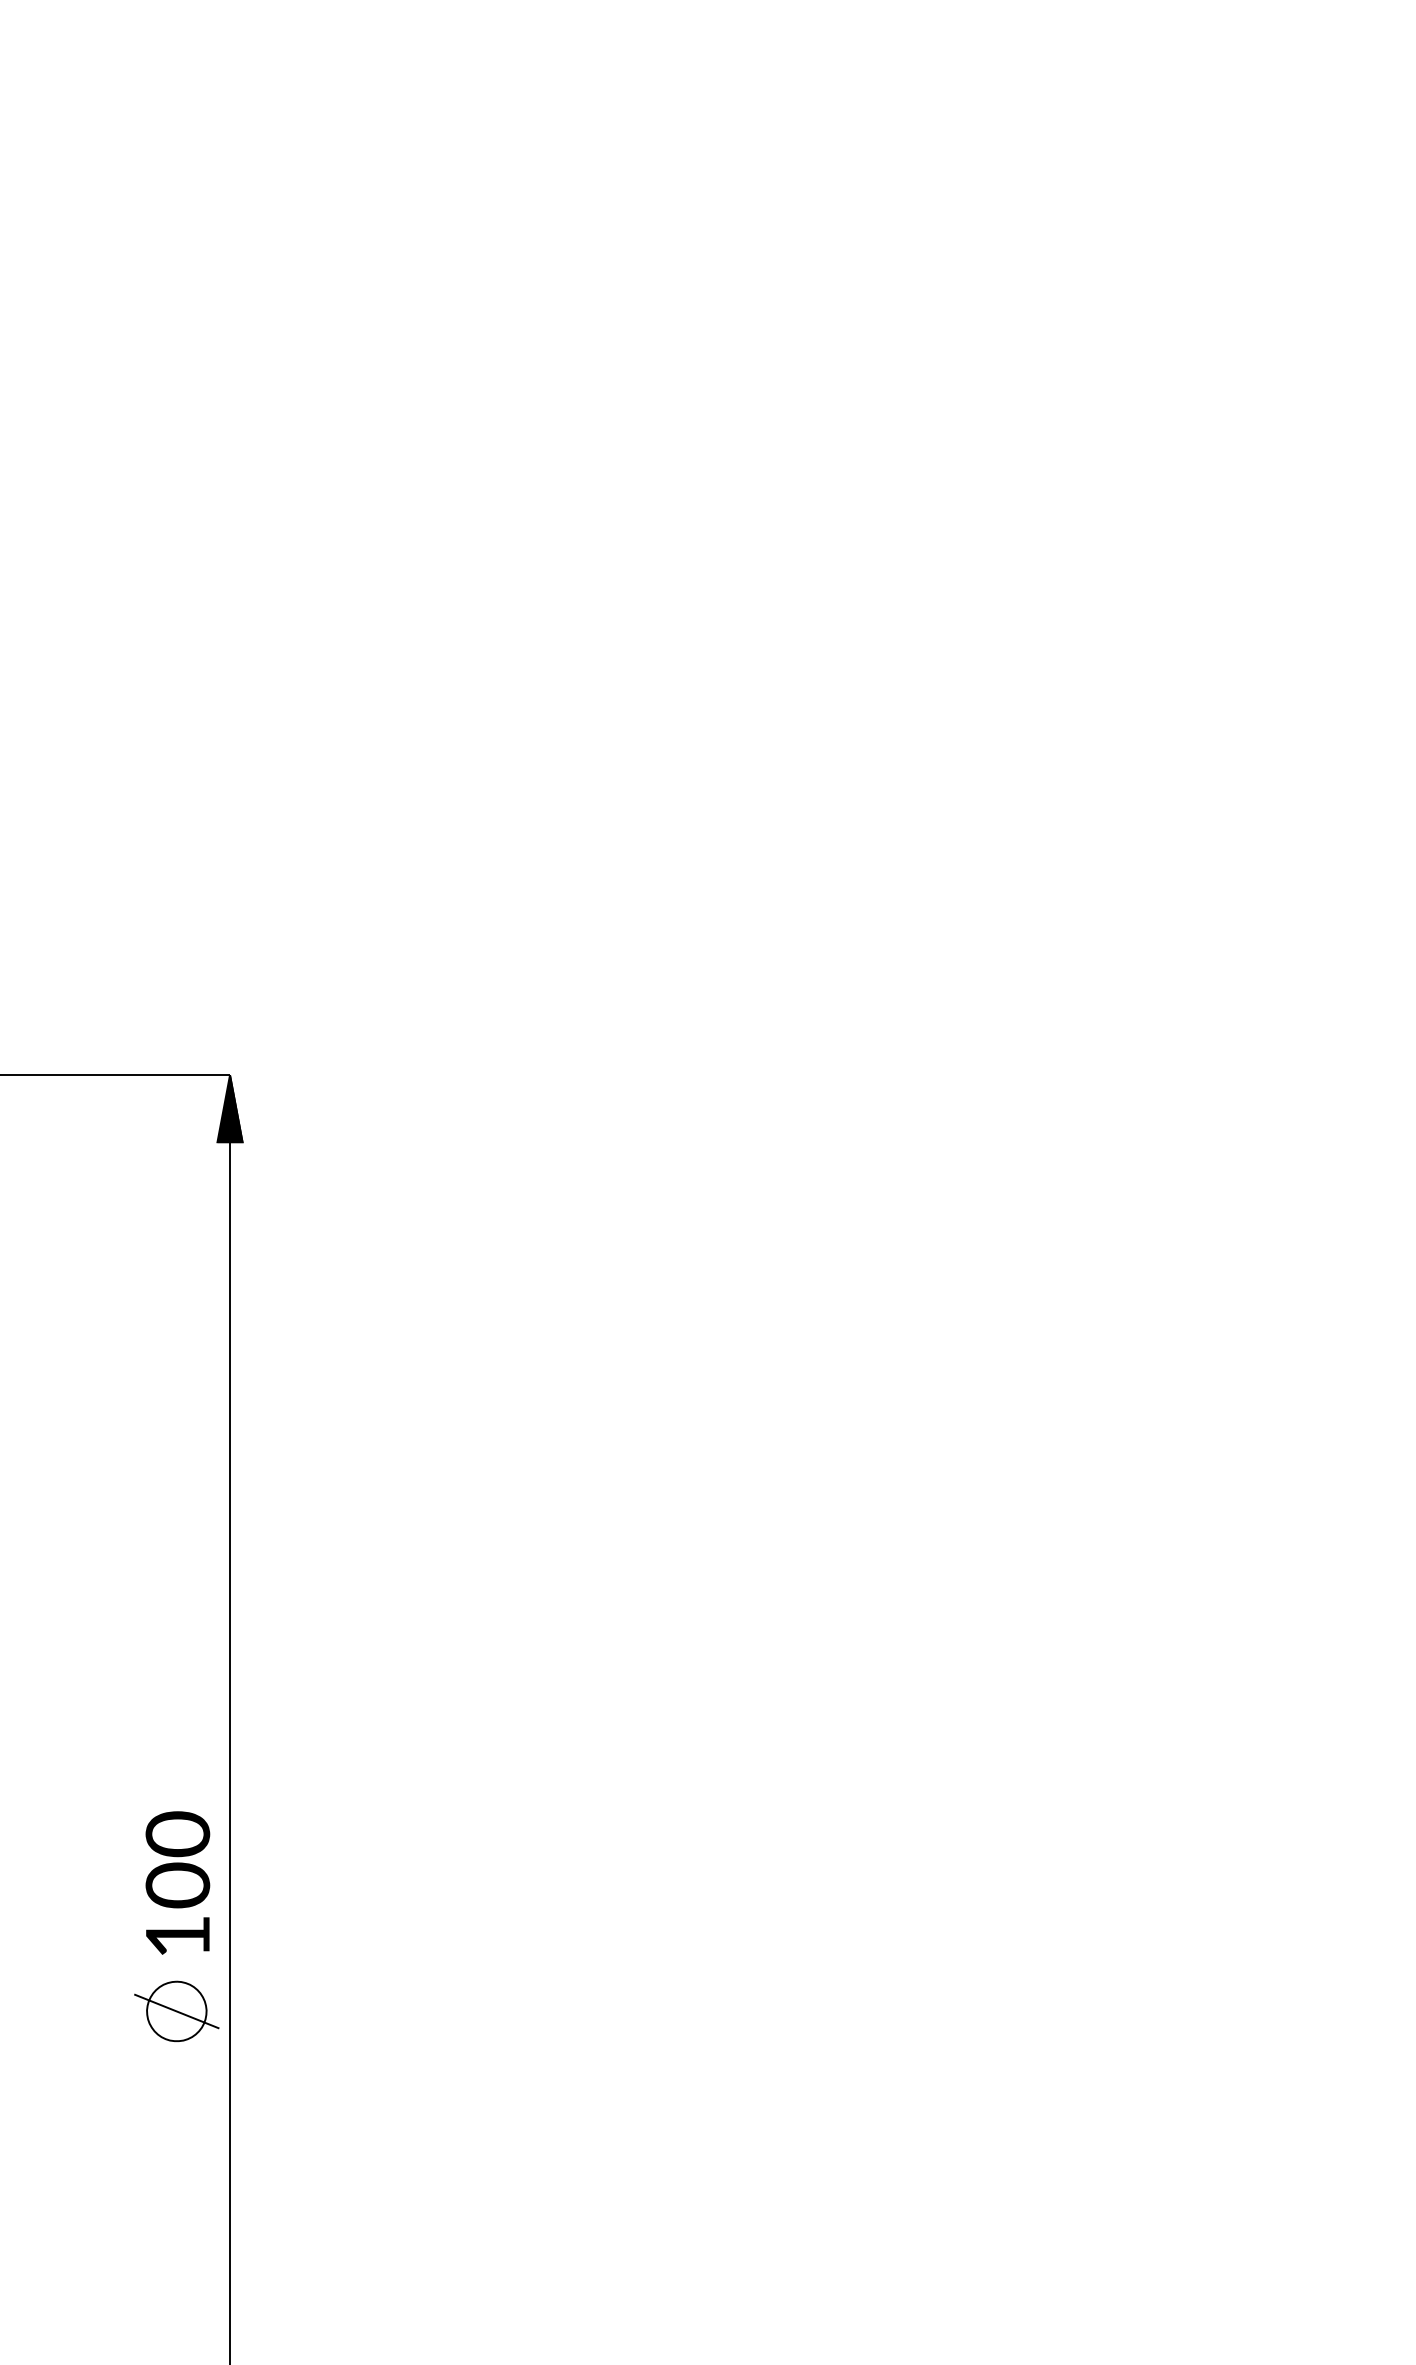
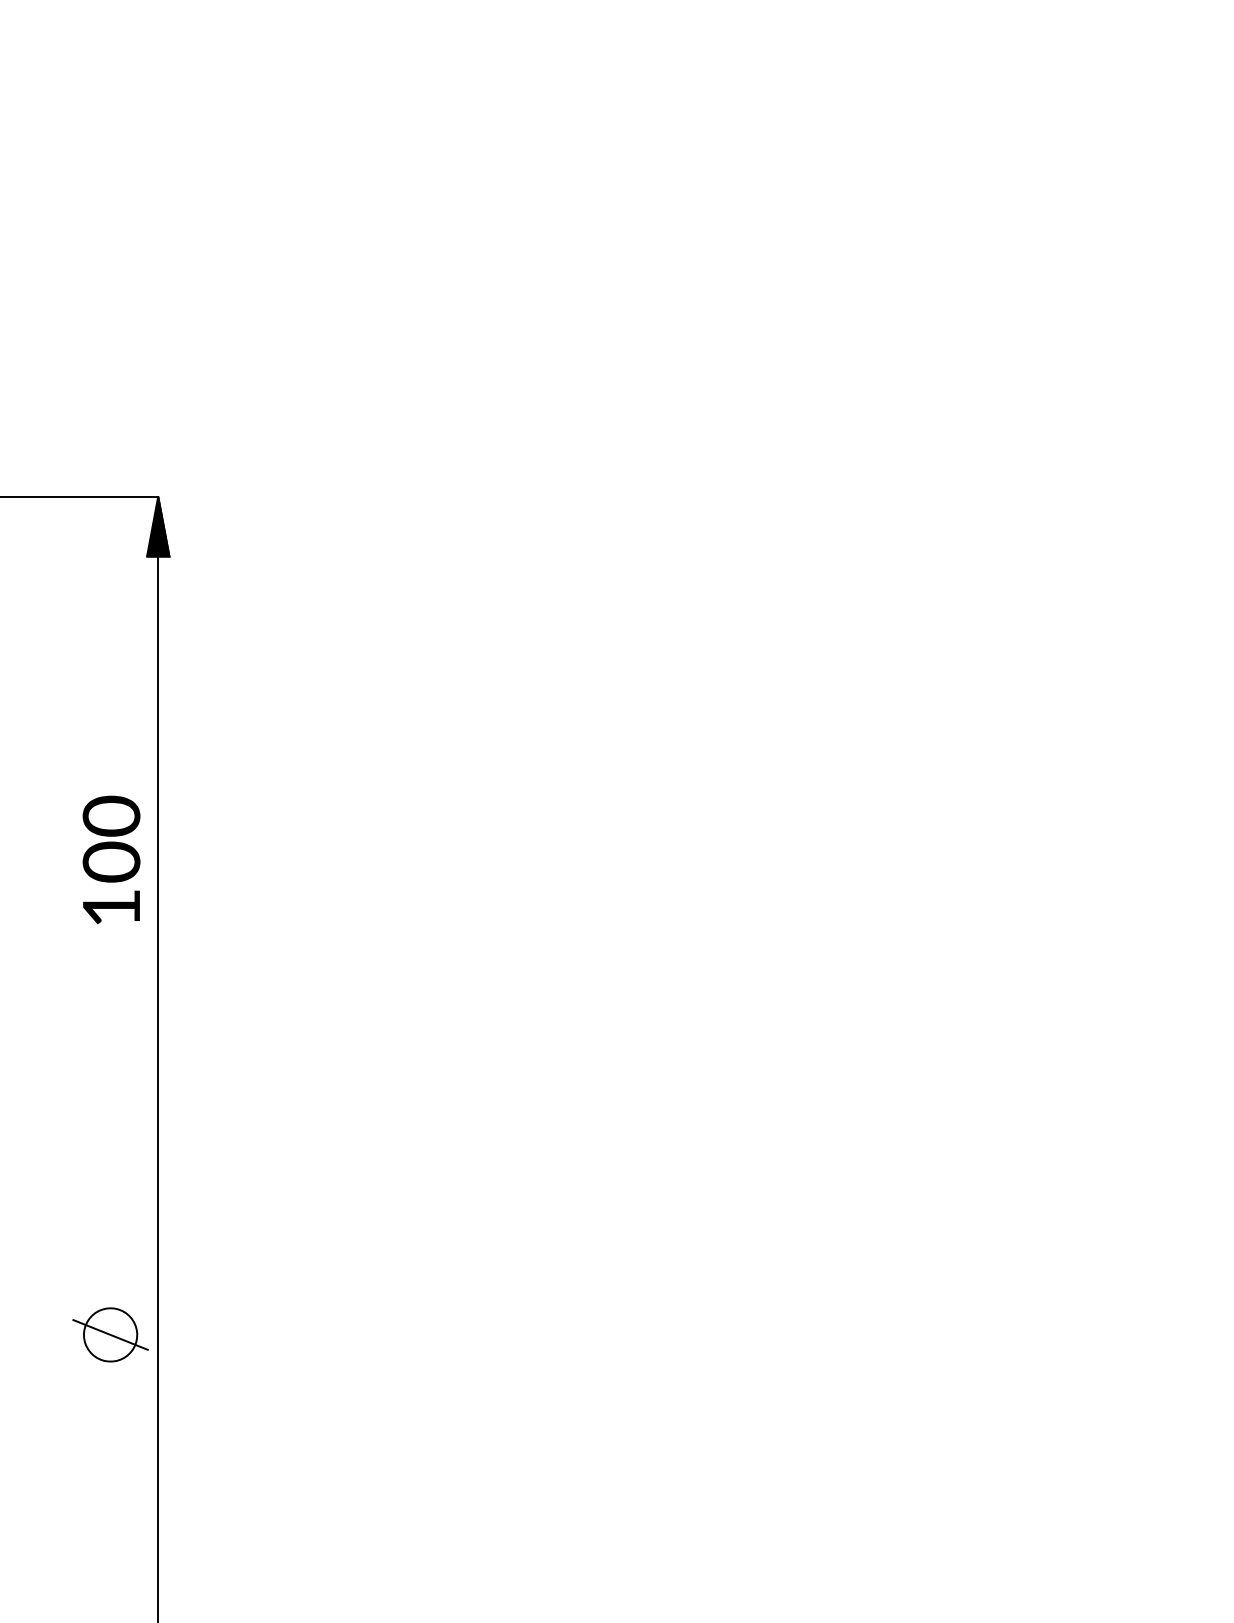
text: (177, 1882) -> (111, 859), moved

